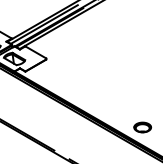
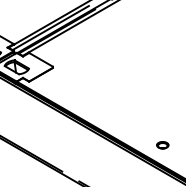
part: (142, 127) -> (162, 145), size x0.6

